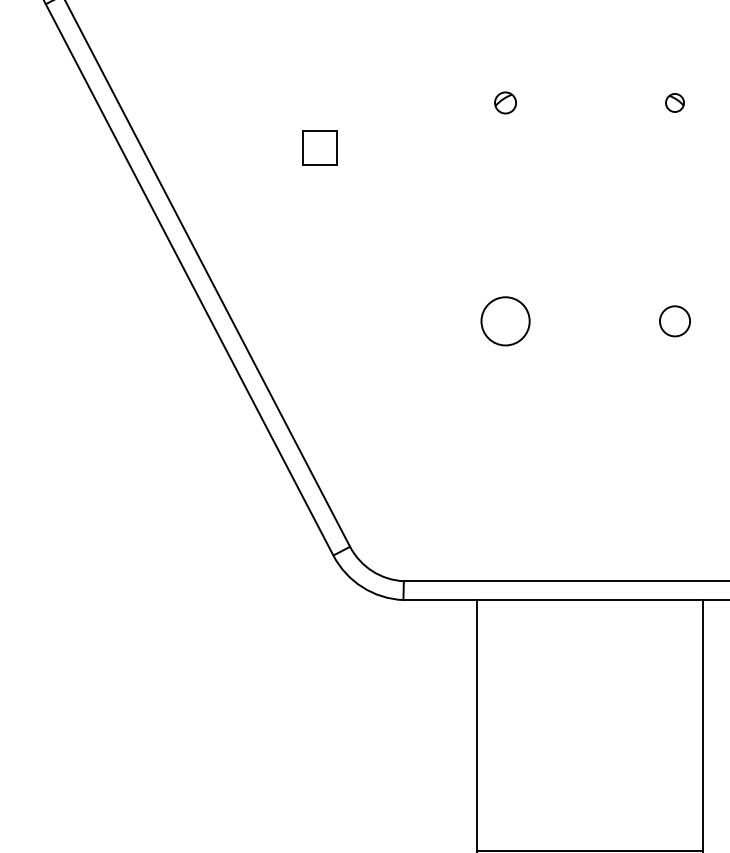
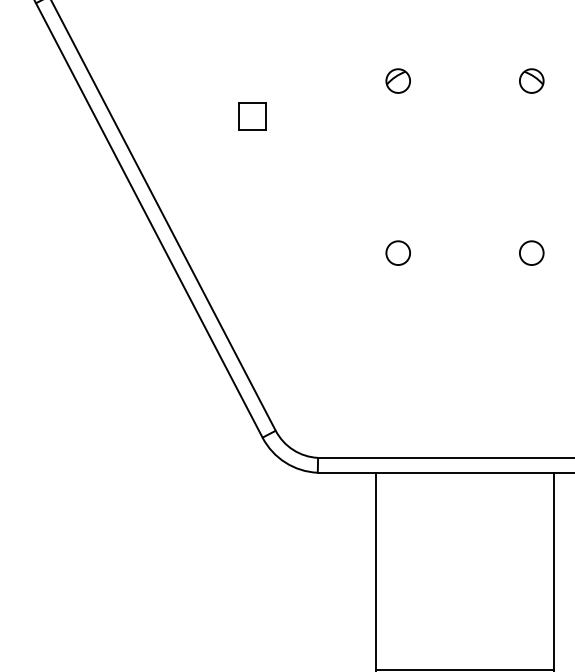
part: (505, 102) -> (398, 80), size x1.43
part: (674, 102) -> (531, 80), size x1.67
circle: (505, 321) -> (398, 253), size x0.62

